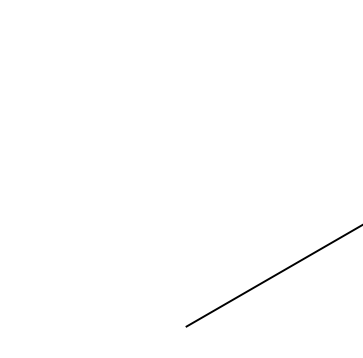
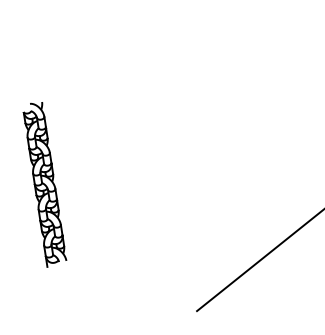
part: (54, 177) -> (43, 183), added

